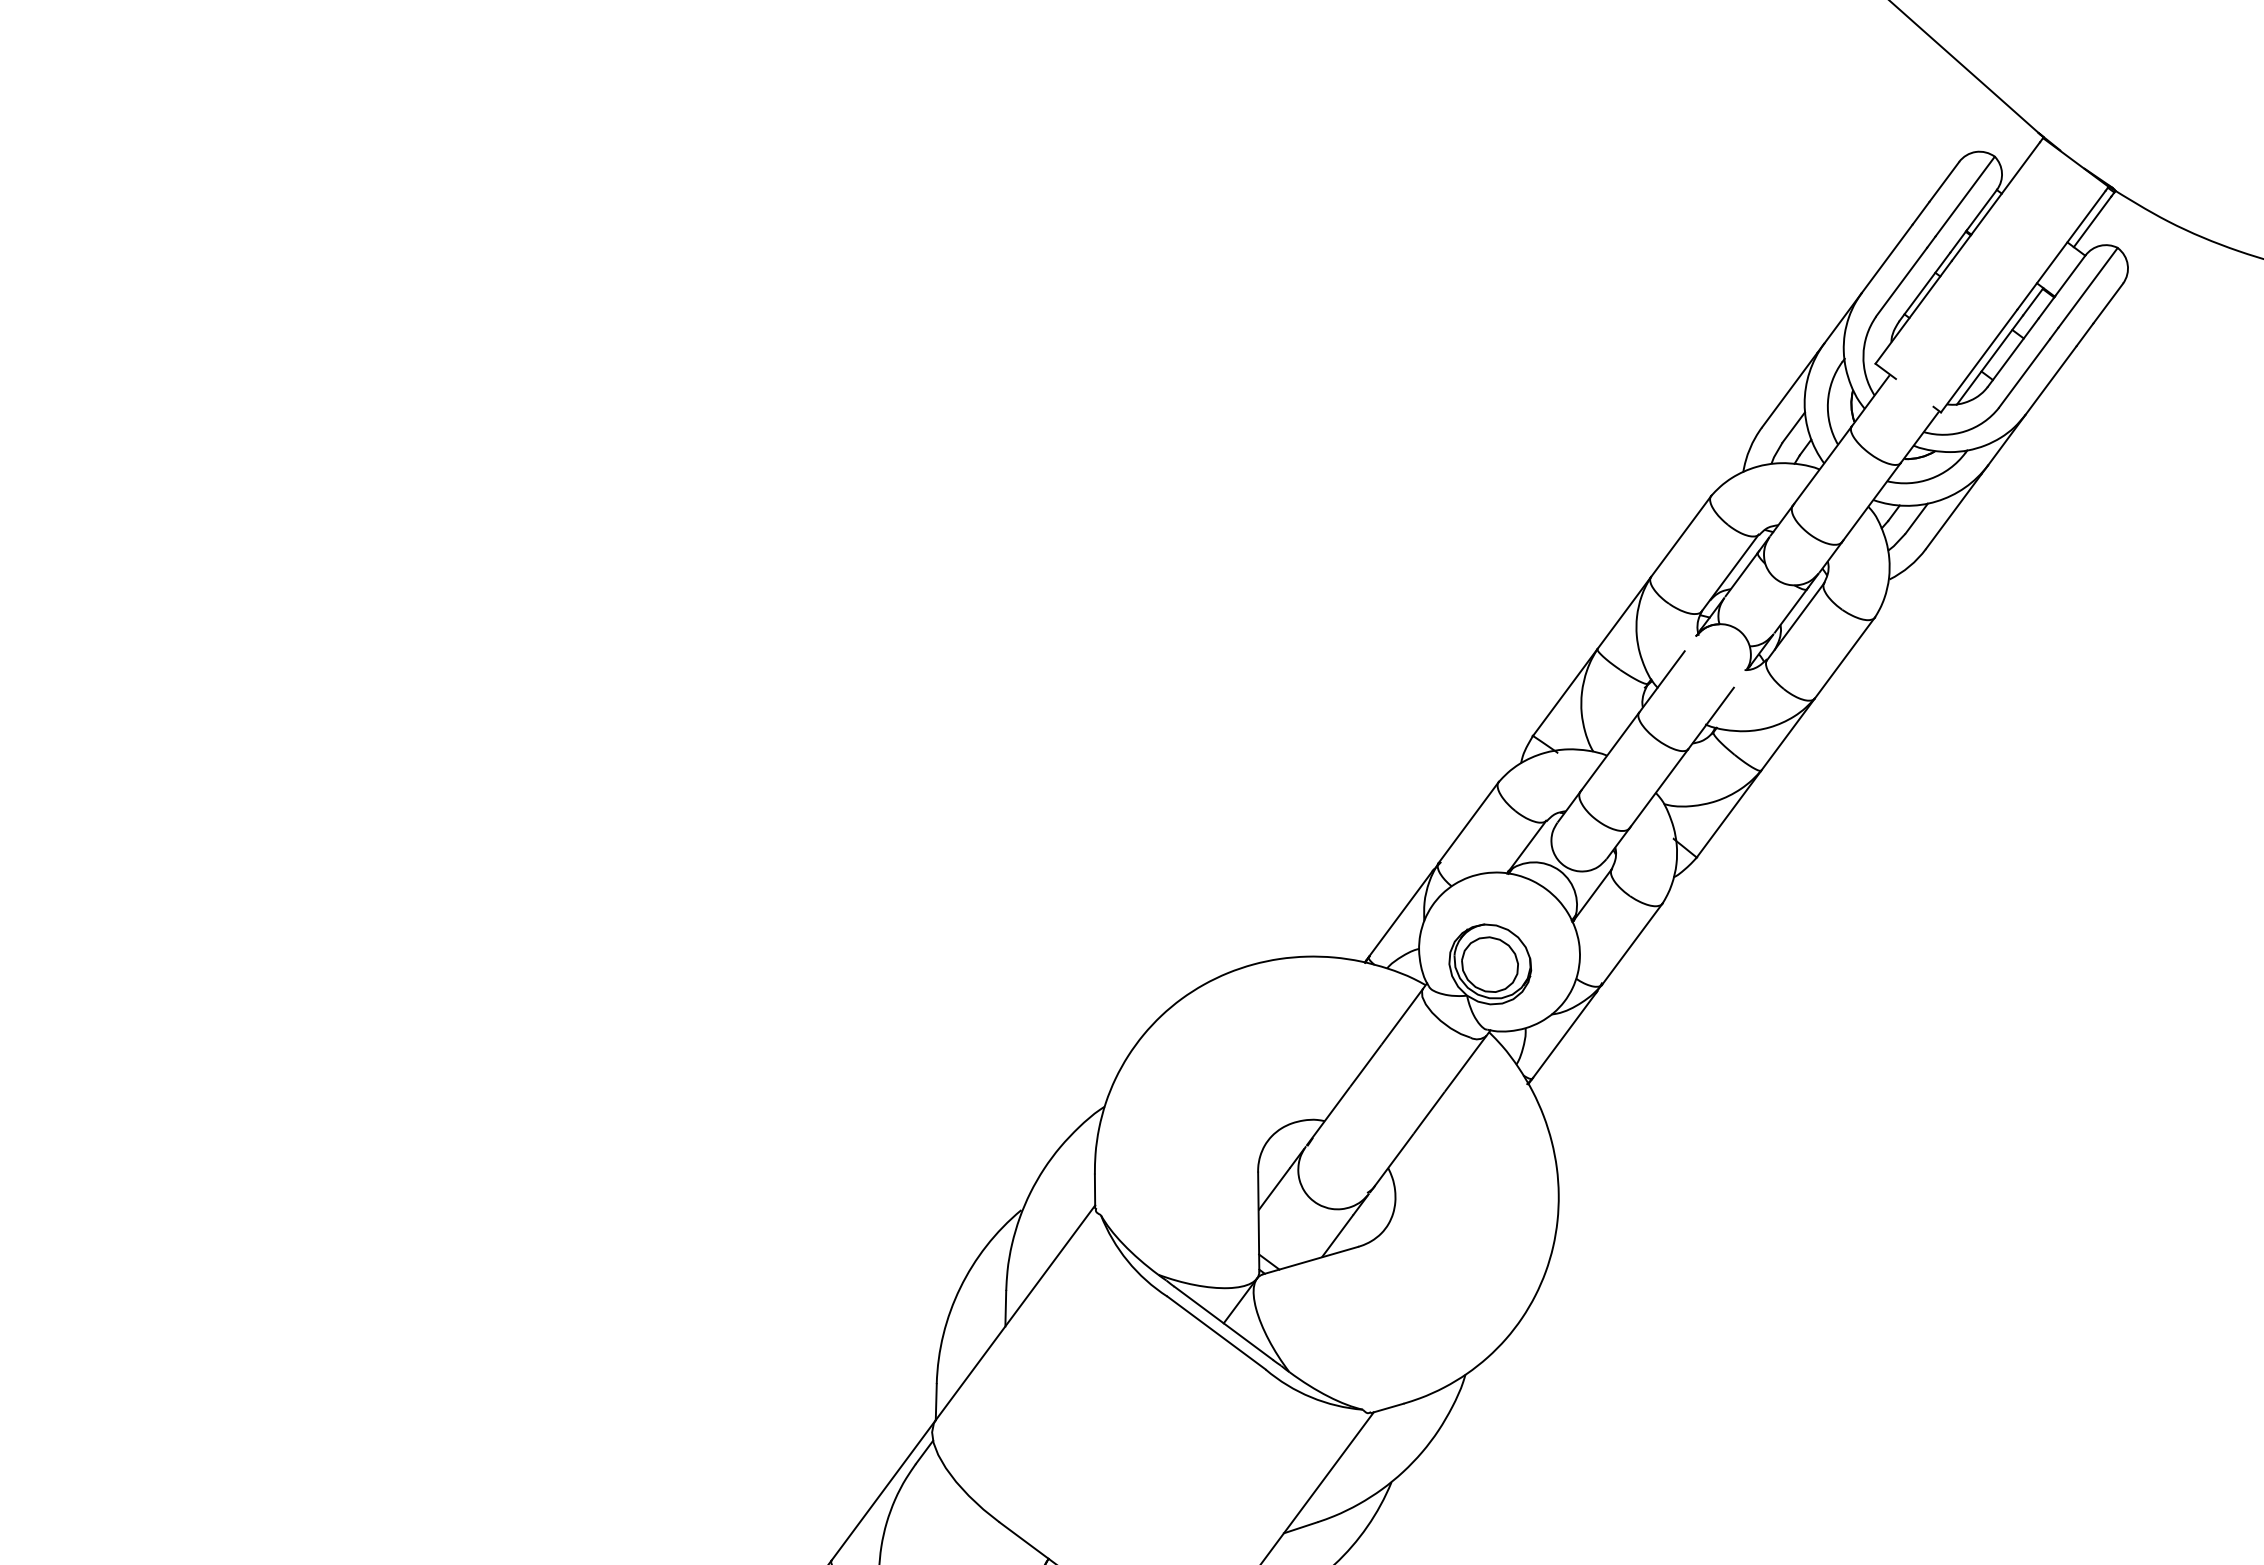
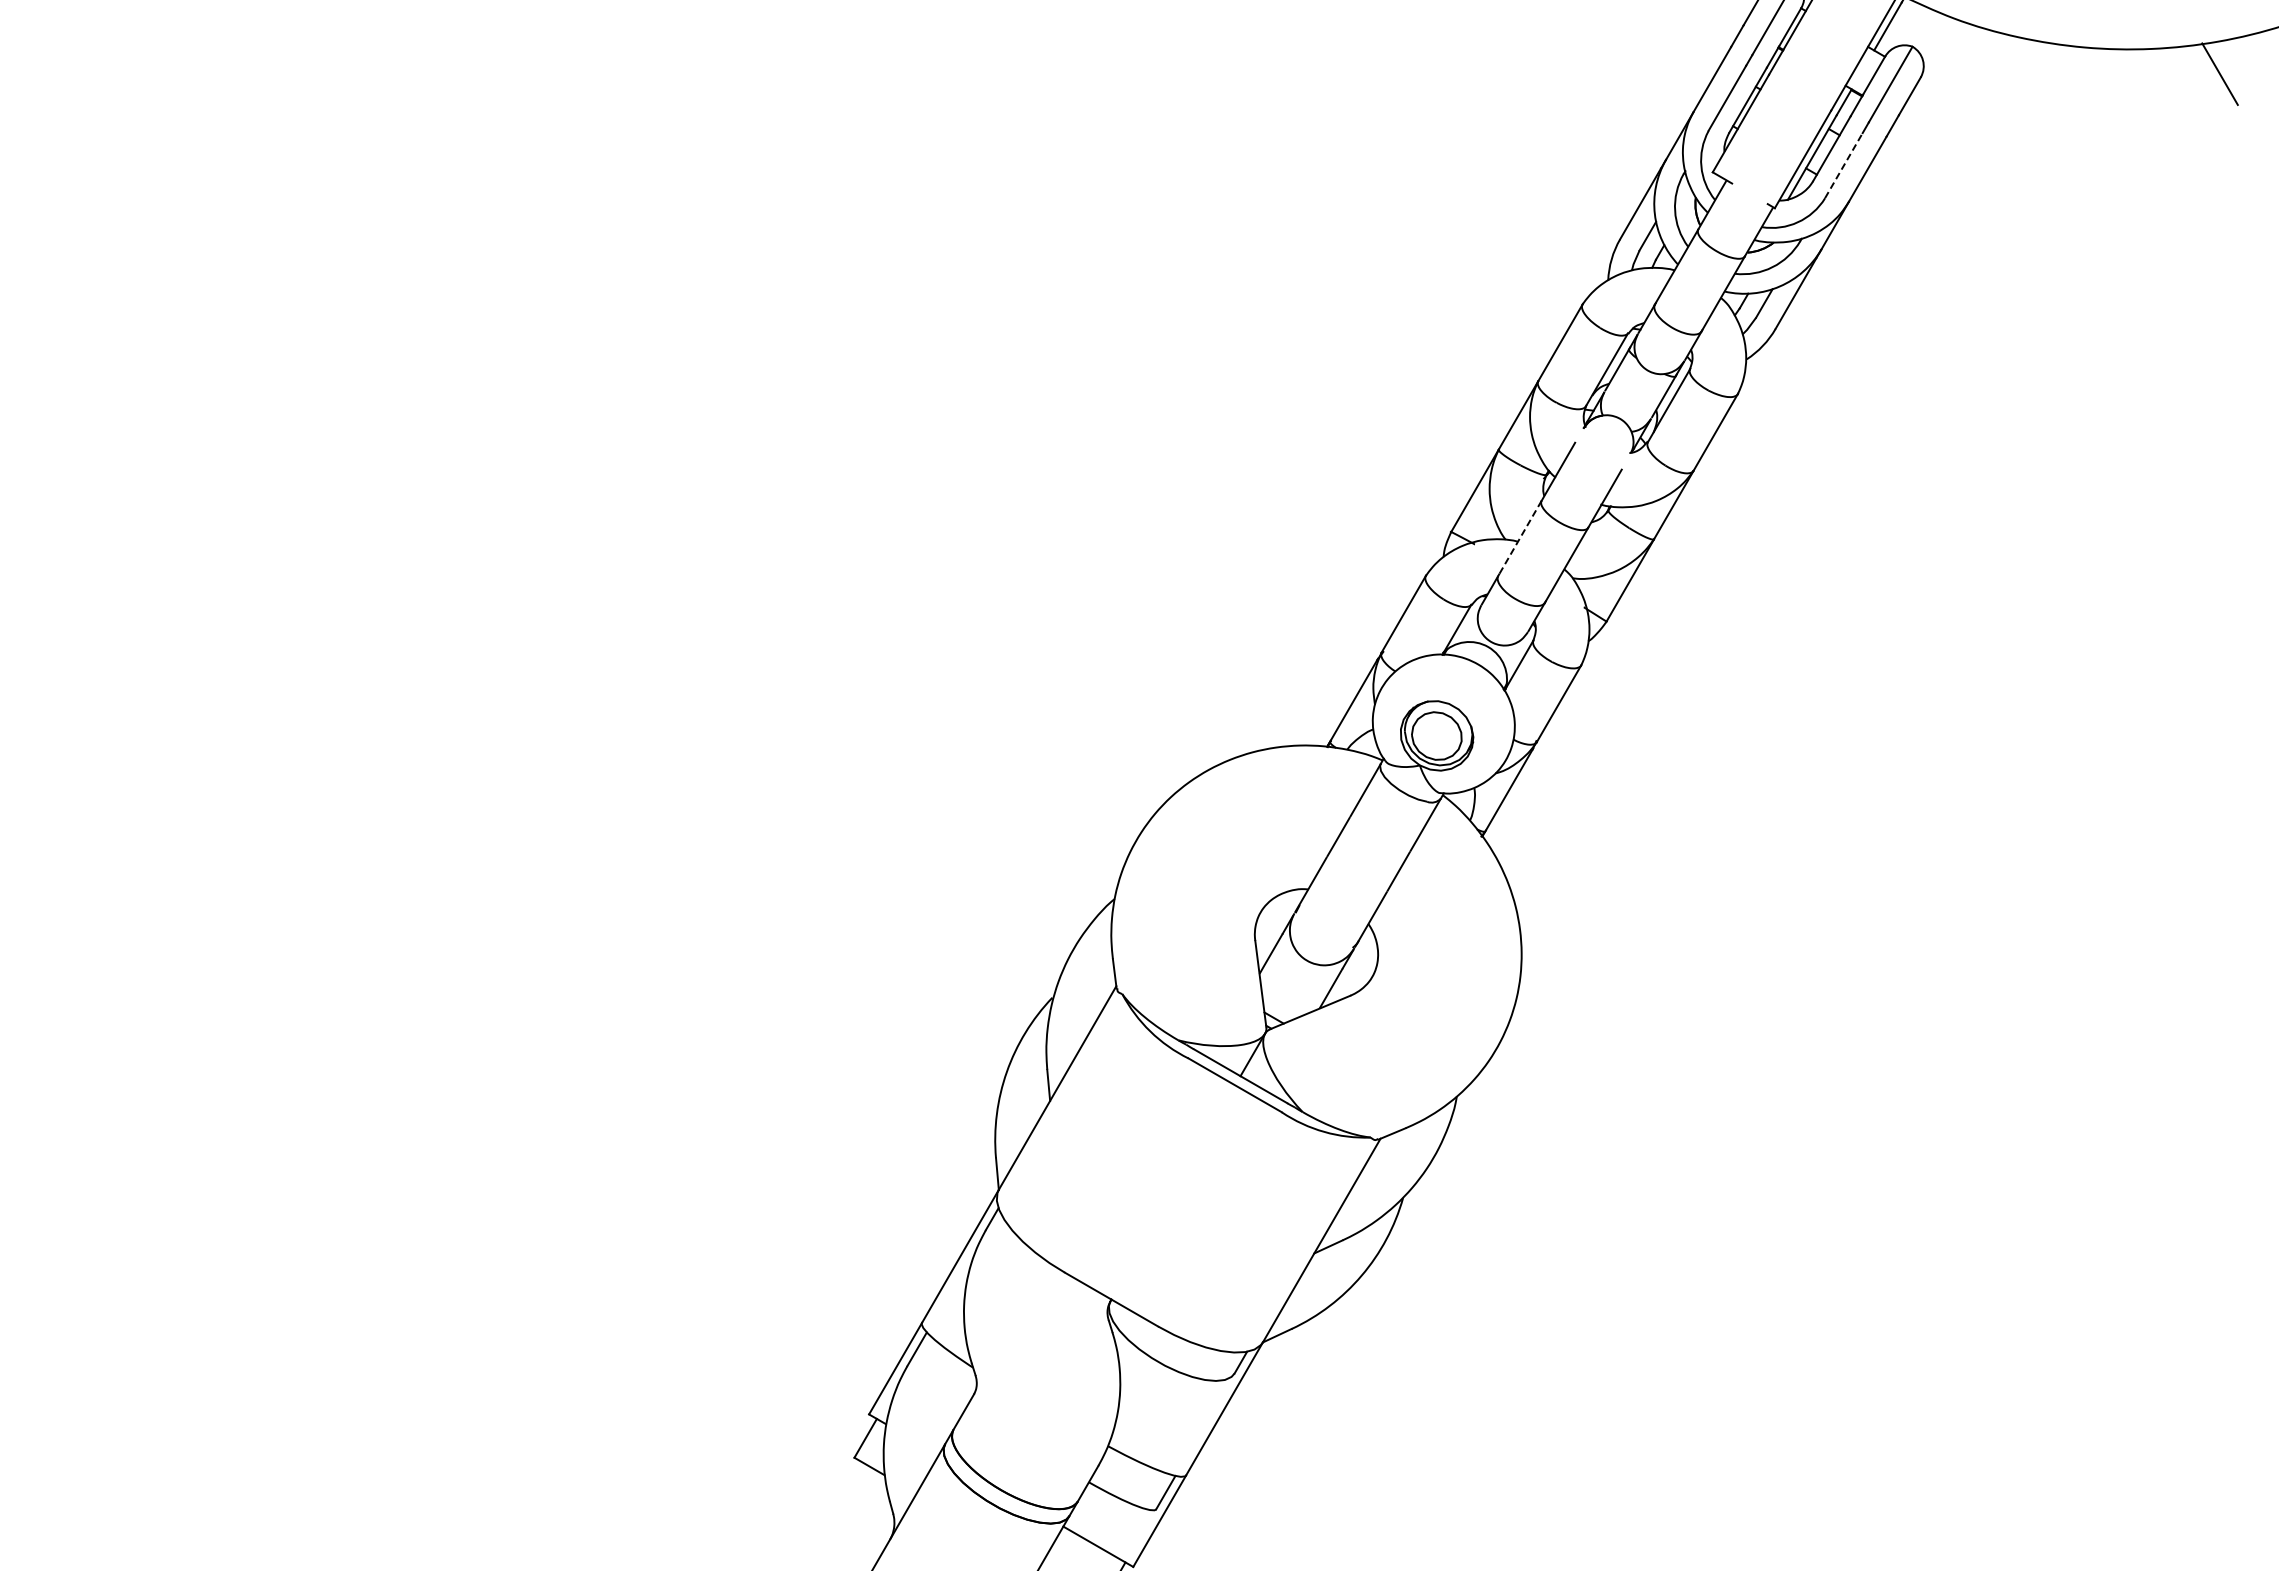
line: (2024, 373) -> (1843, 165), solid -> dashed
line: (1609, 752) -> (1519, 538), solid -> dashed

